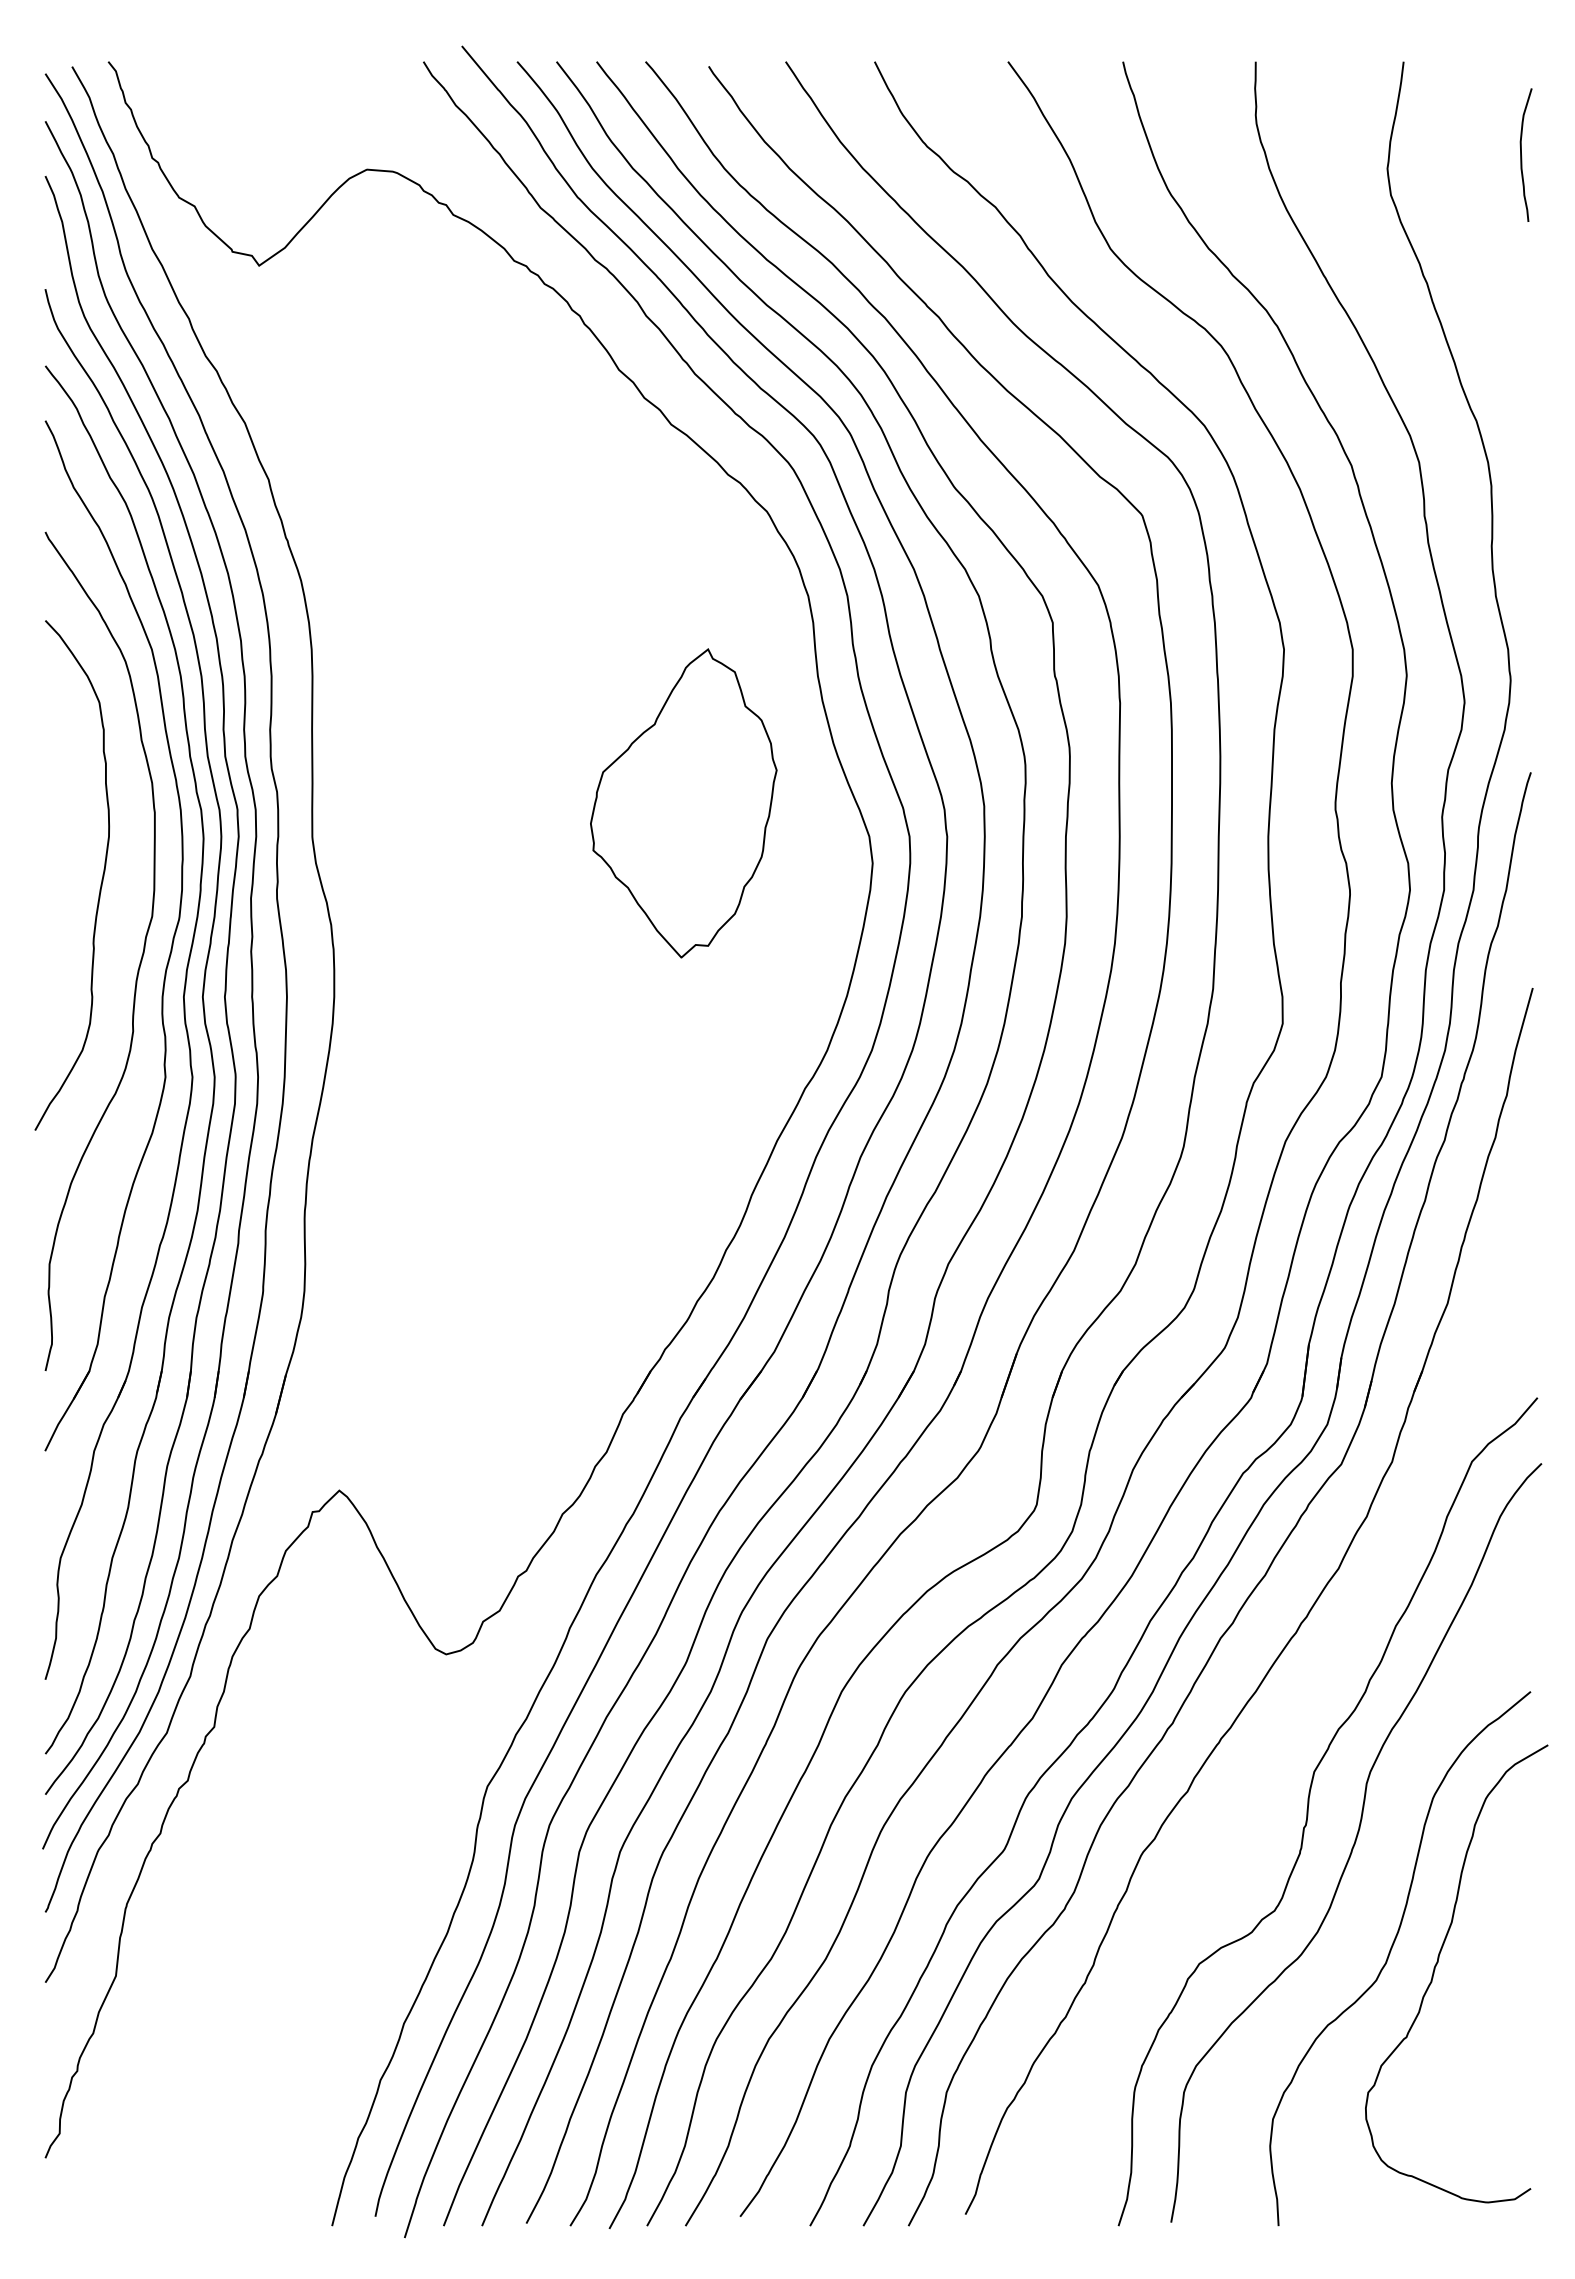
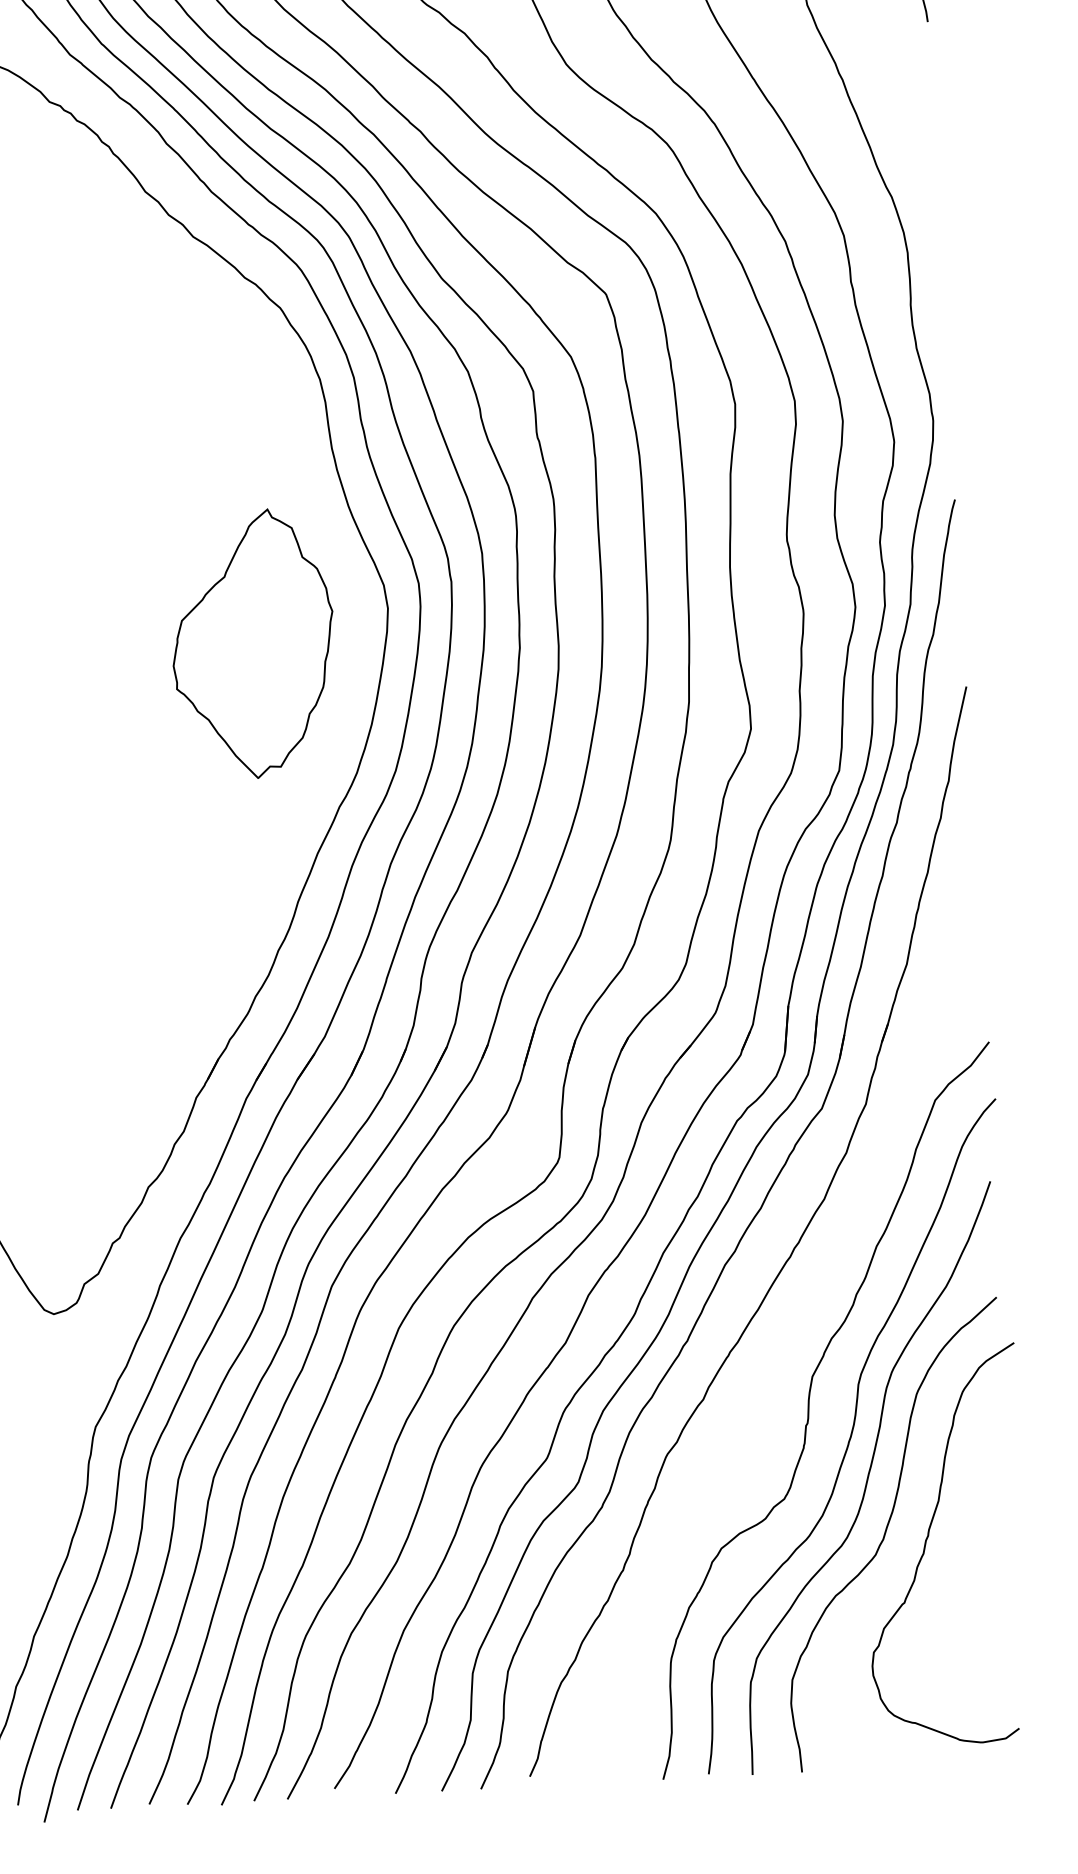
part: (683, 803) -> (253, 644), moved
curve: (1373, 1890) -> (869, 1476), added

